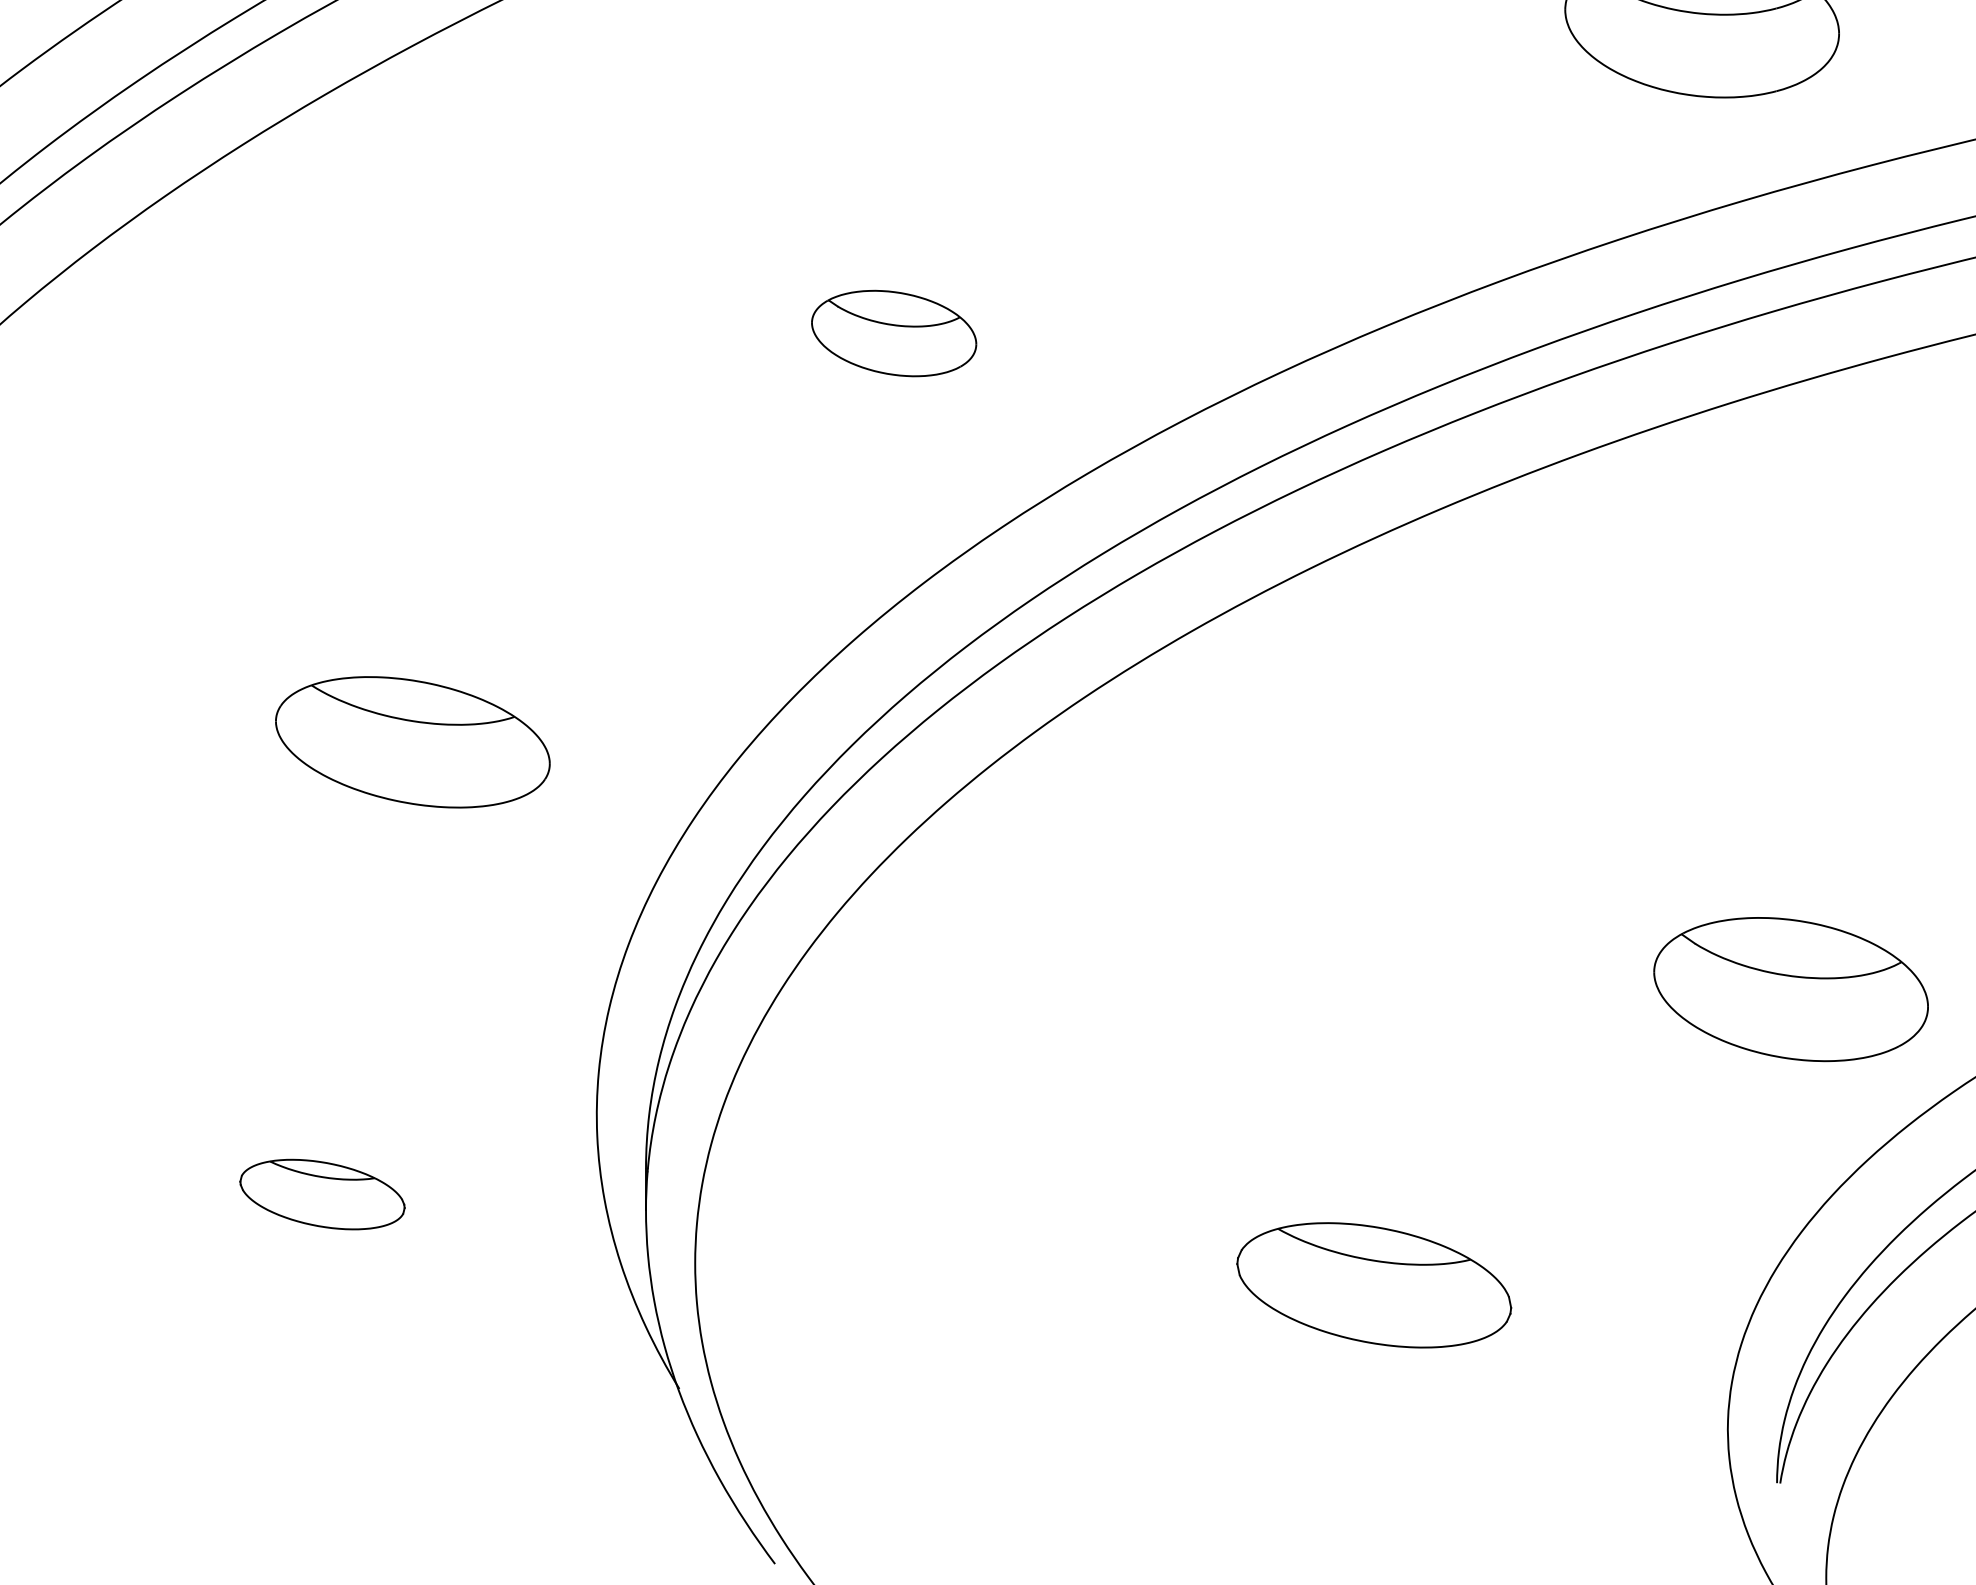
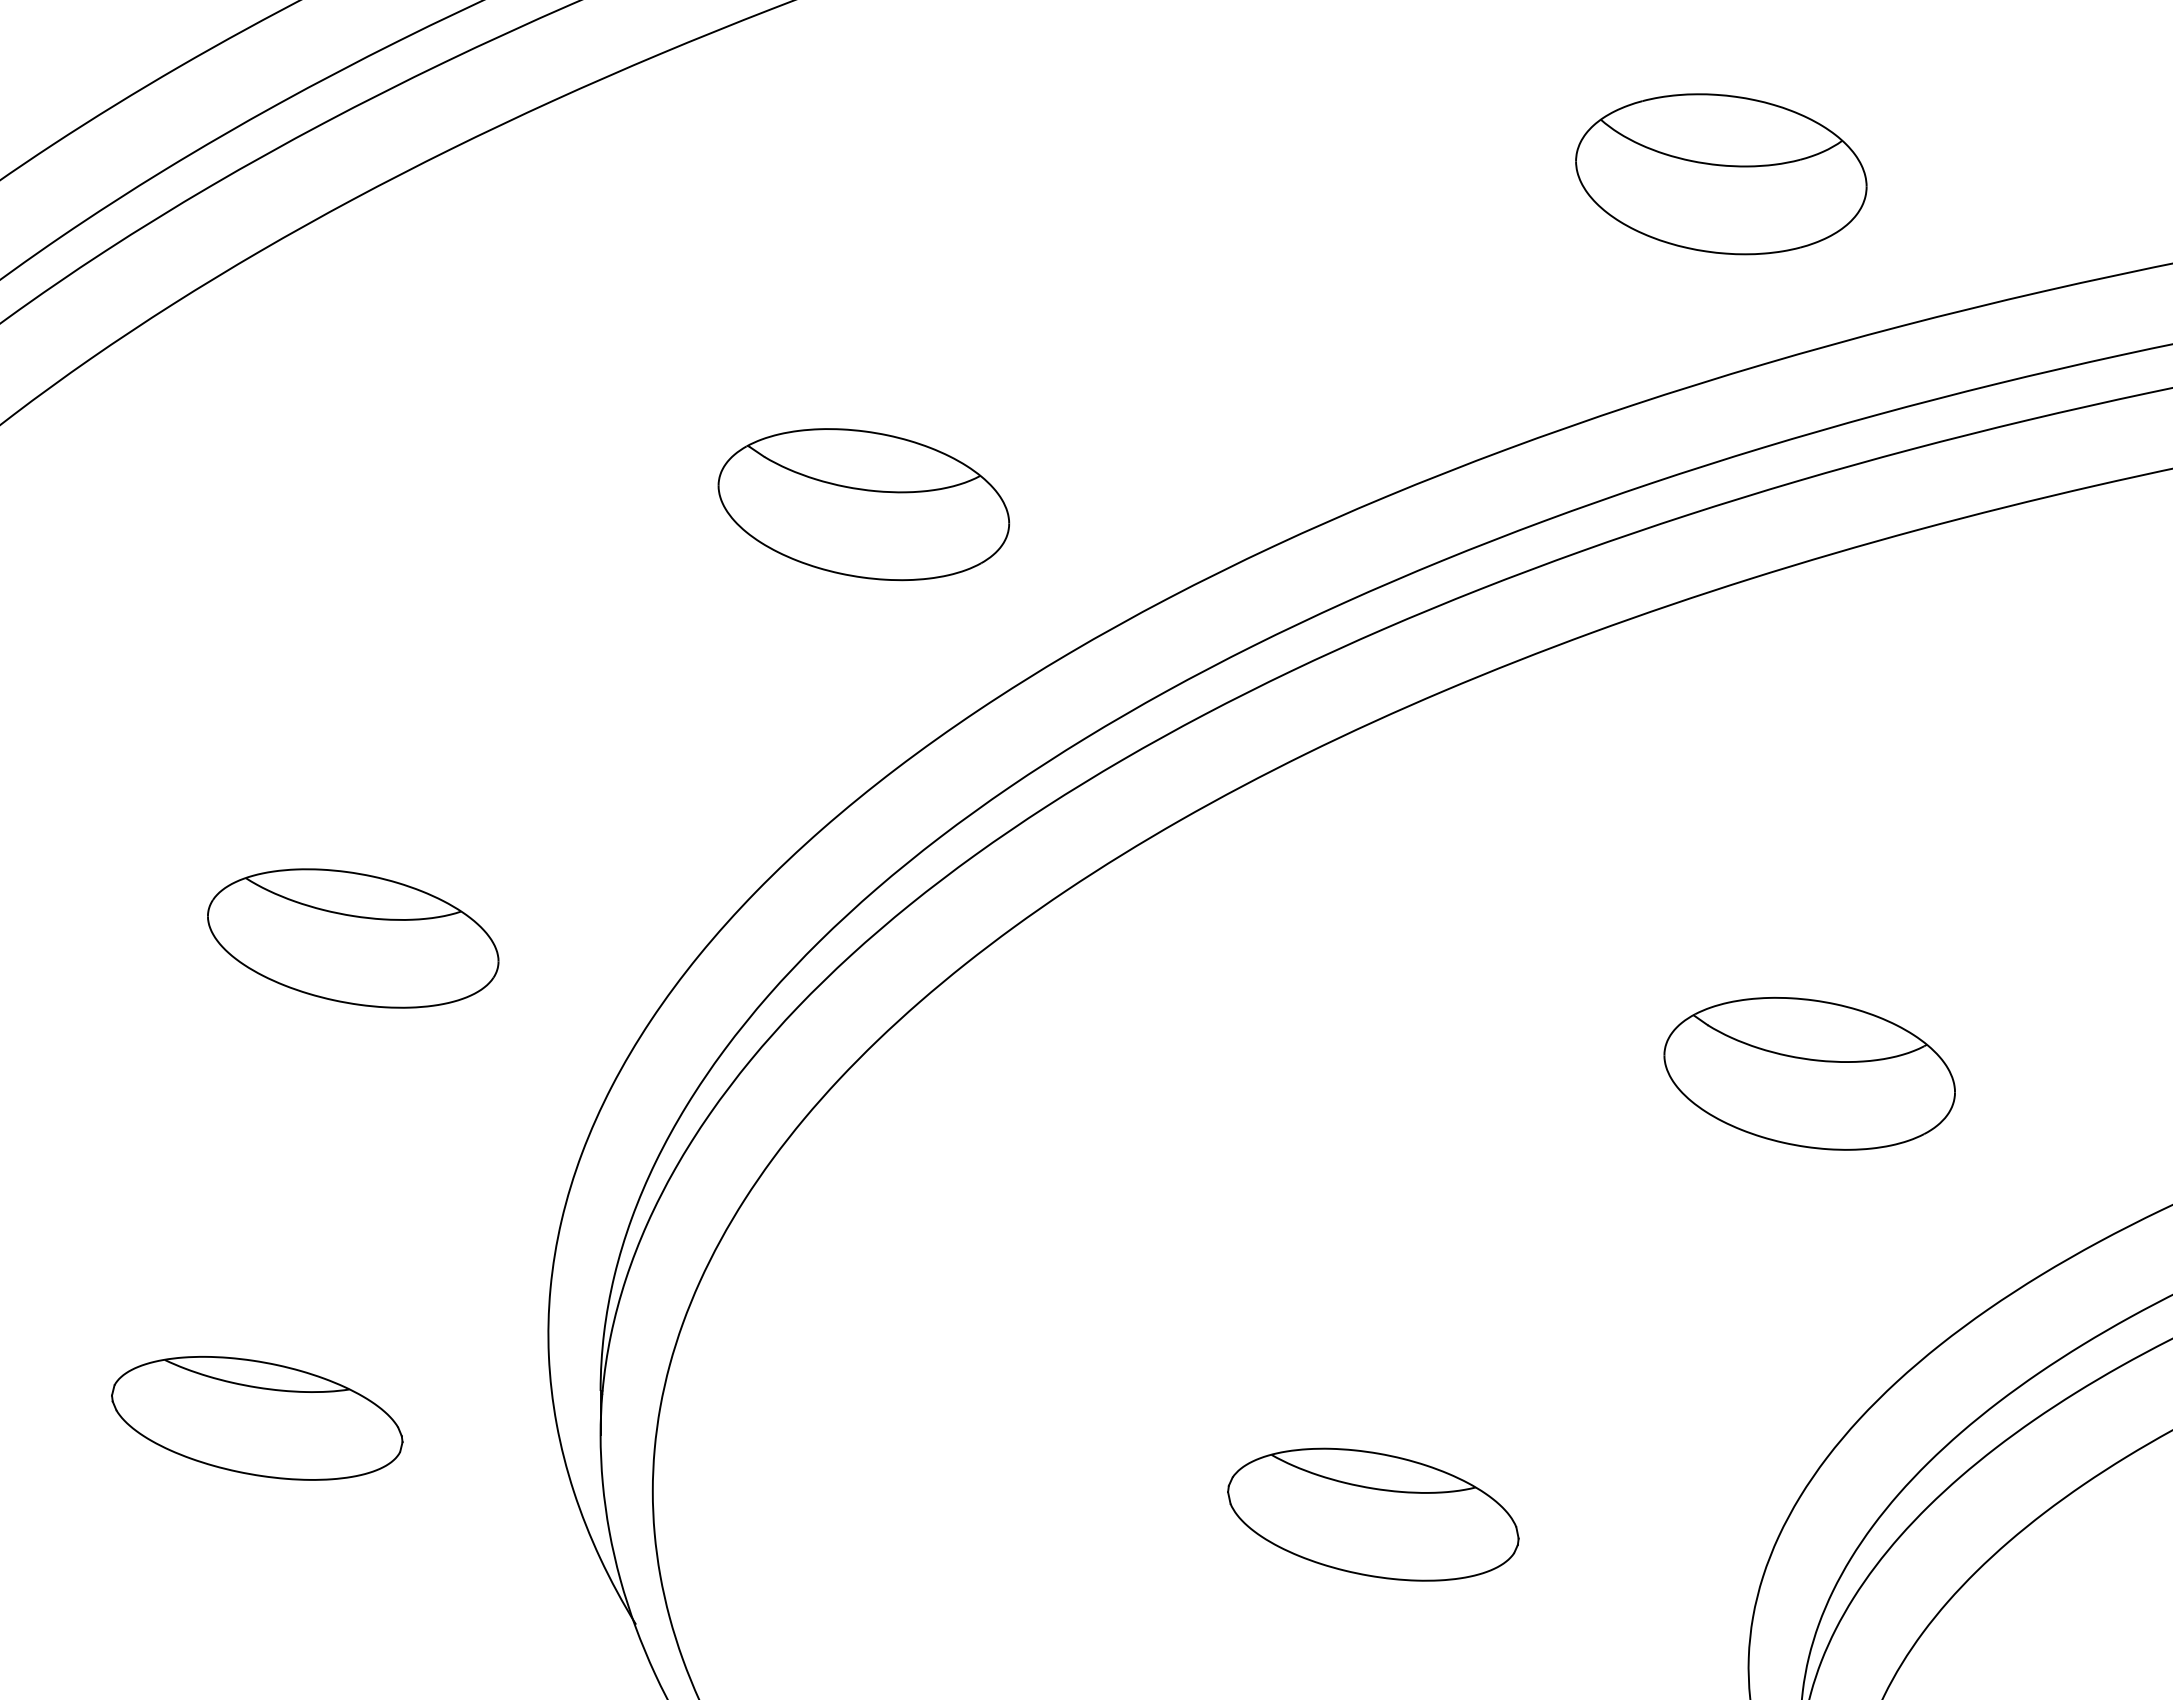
part: (893, 333) -> (863, 504), size x1.67
part: (1790, 989) -> (1809, 1073), moved
part: (322, 1194) -> (257, 1418), size x1.67

